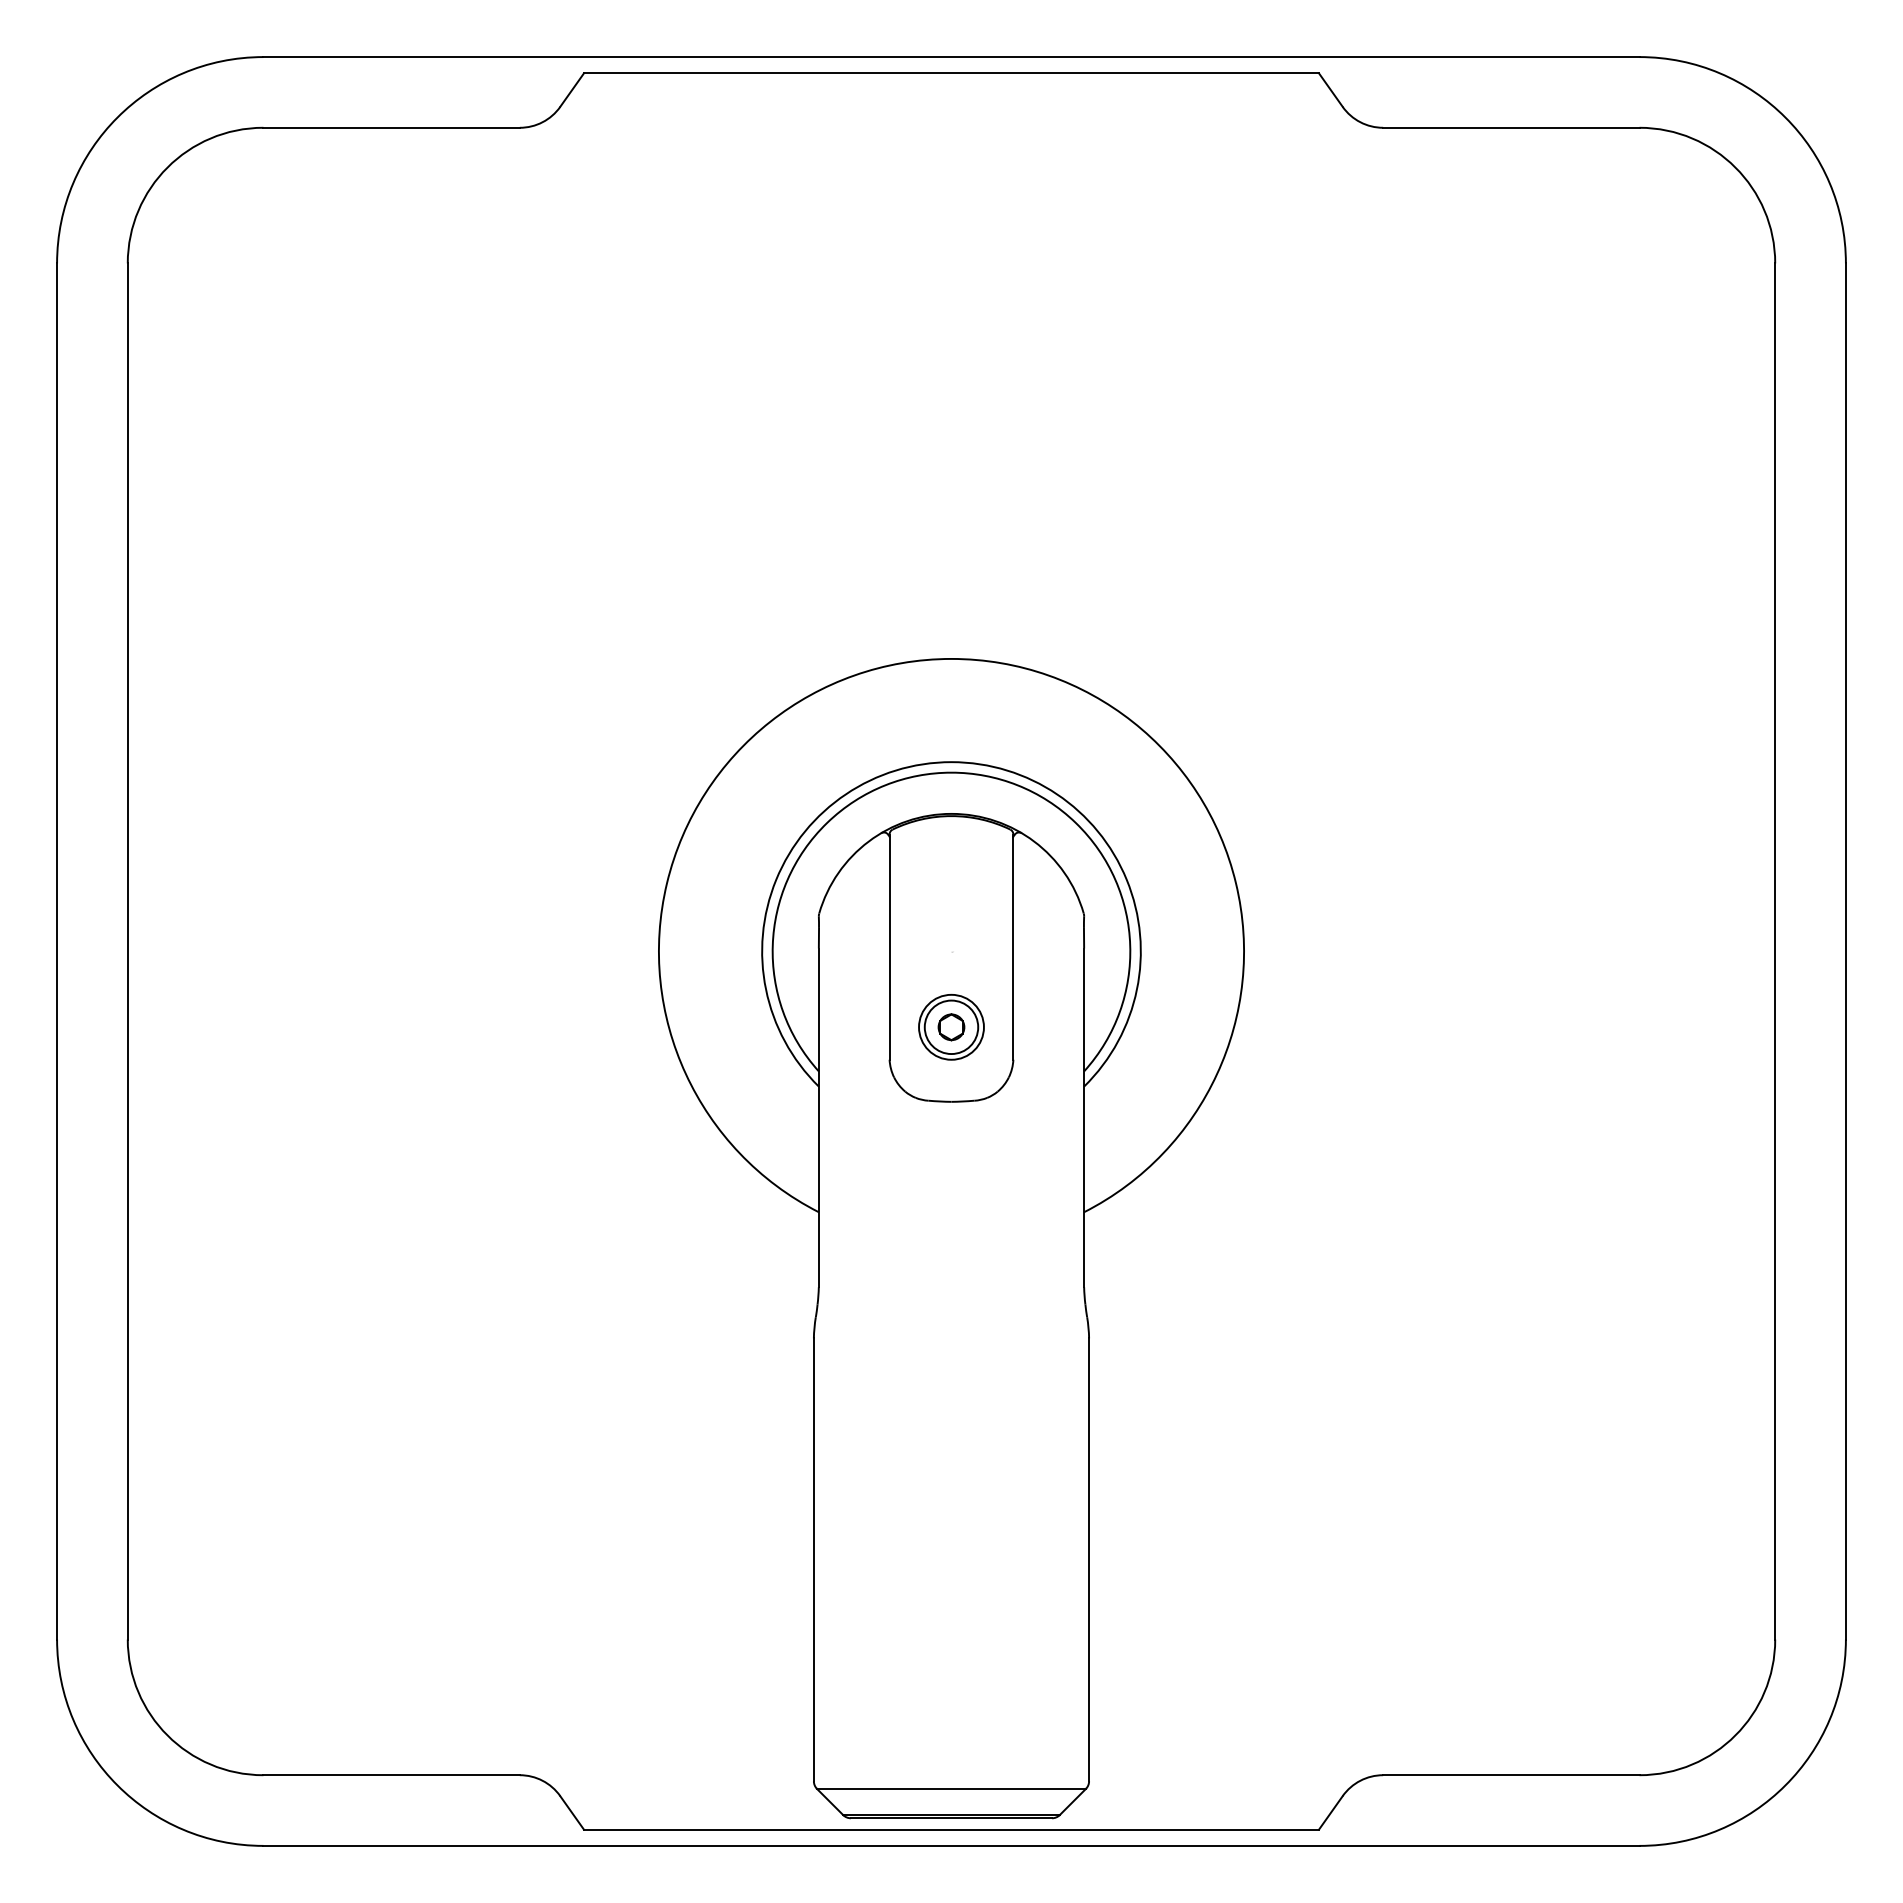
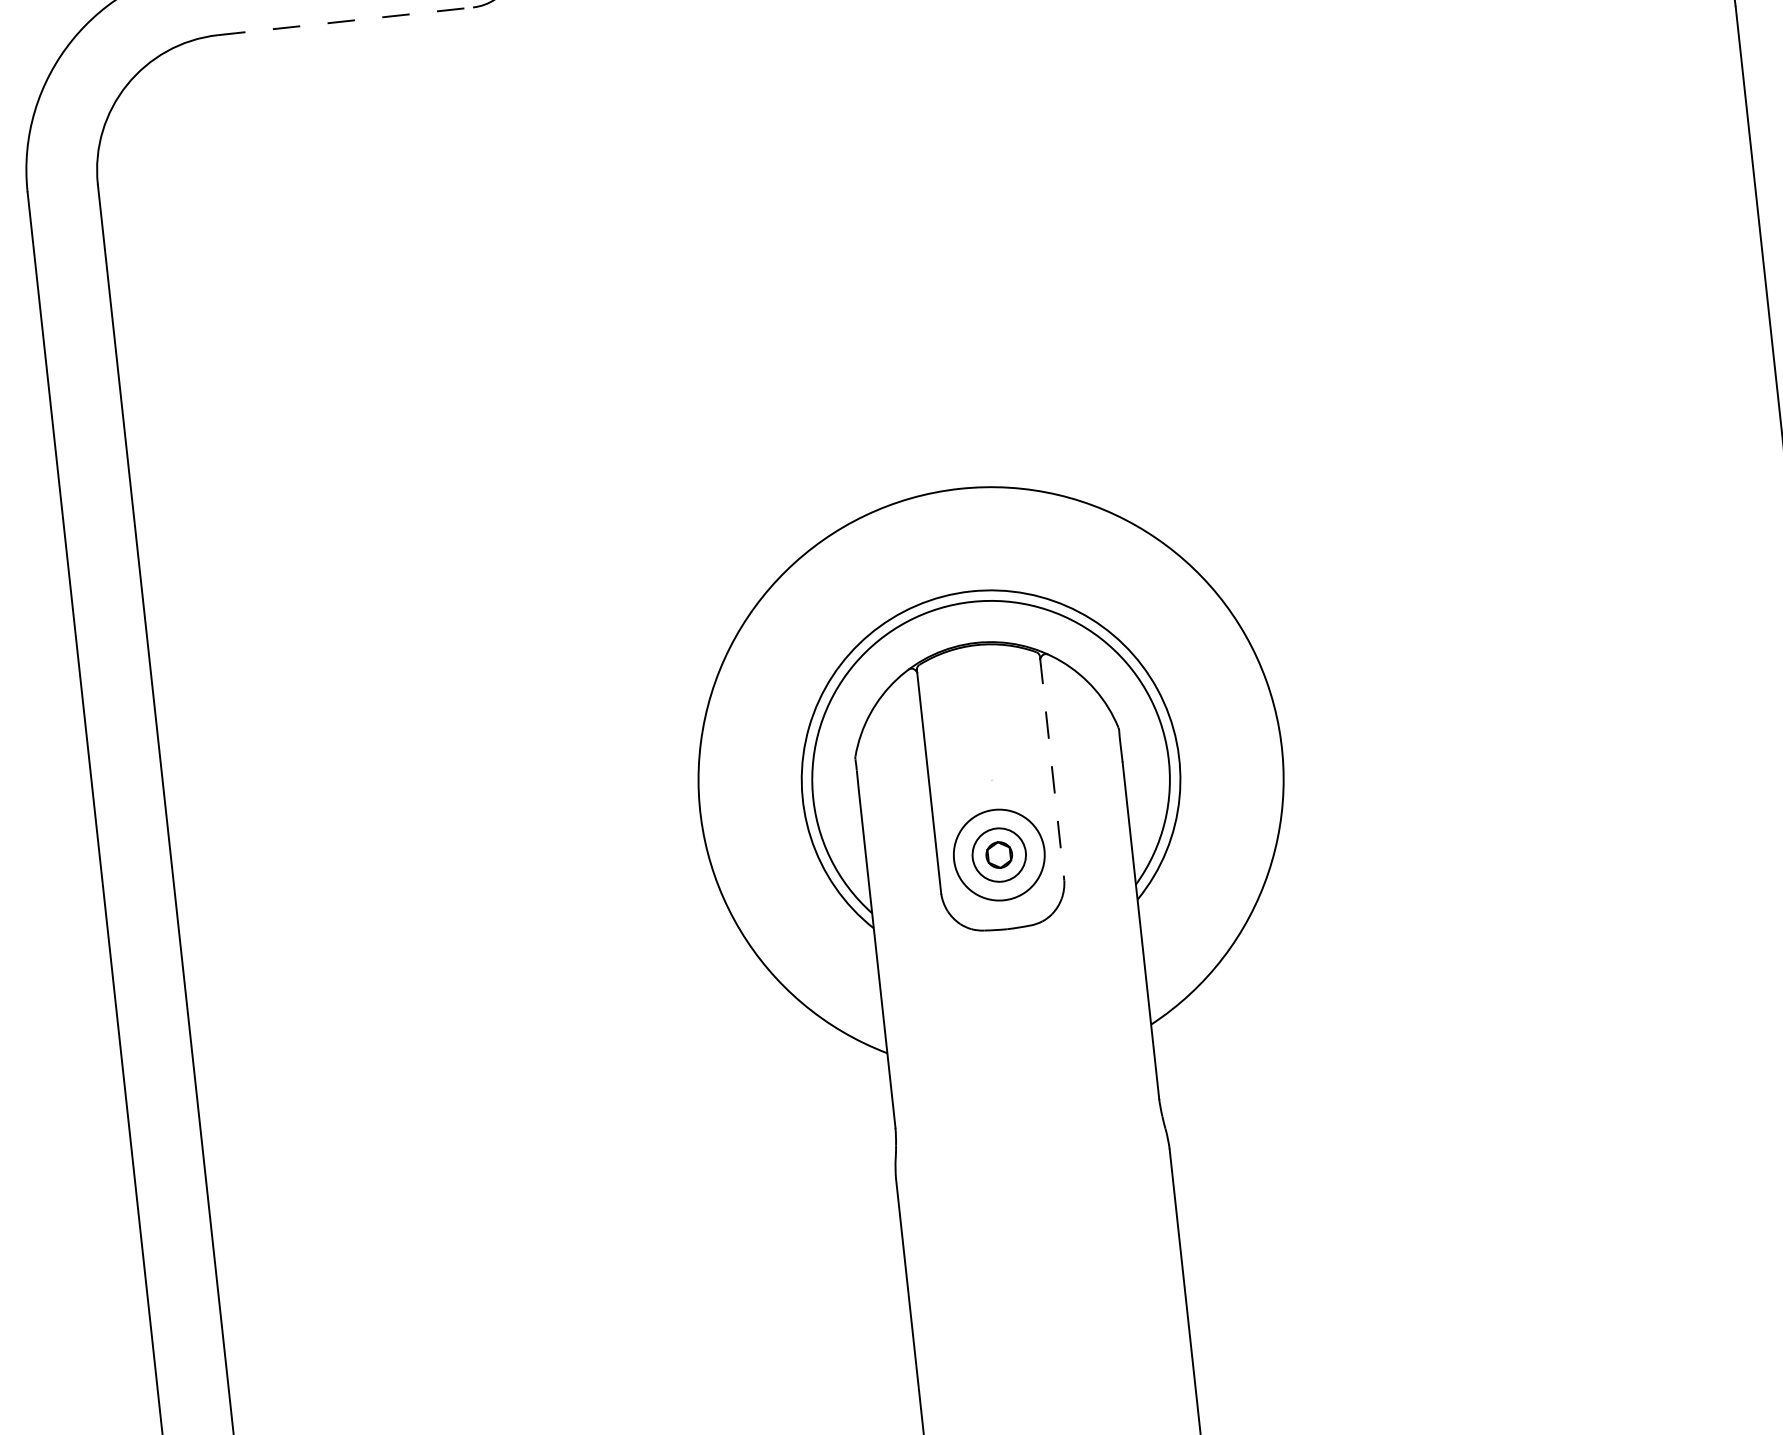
line: (392, 127) -> (346, 20), solid -> dashed
line: (1013, 947) -> (1052, 769), solid -> dashed
circle: (951, 1026) -> (999, 854), size x1.4

